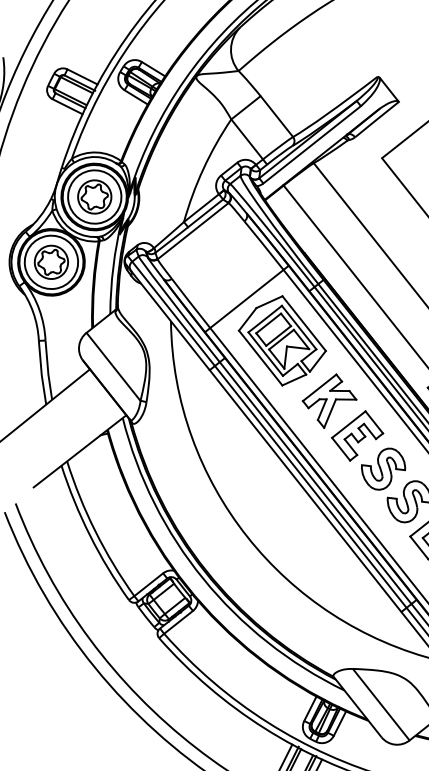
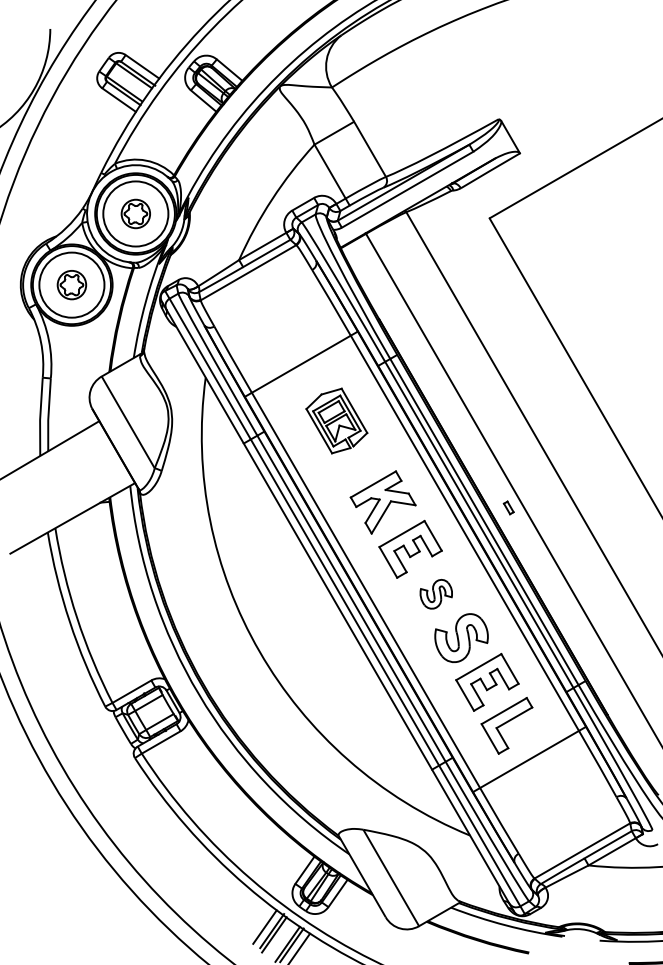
part: (94, 196) -> (135, 213), size x0.7
part: (51, 261) -> (71, 284), size x0.7
part: (282, 340) -> (336, 420), size x0.6
part: (384, 469) -> (436, 594), size x0.6

